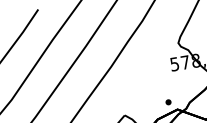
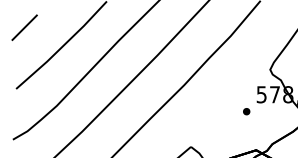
part: (168, 102) -> (246, 111), moved

